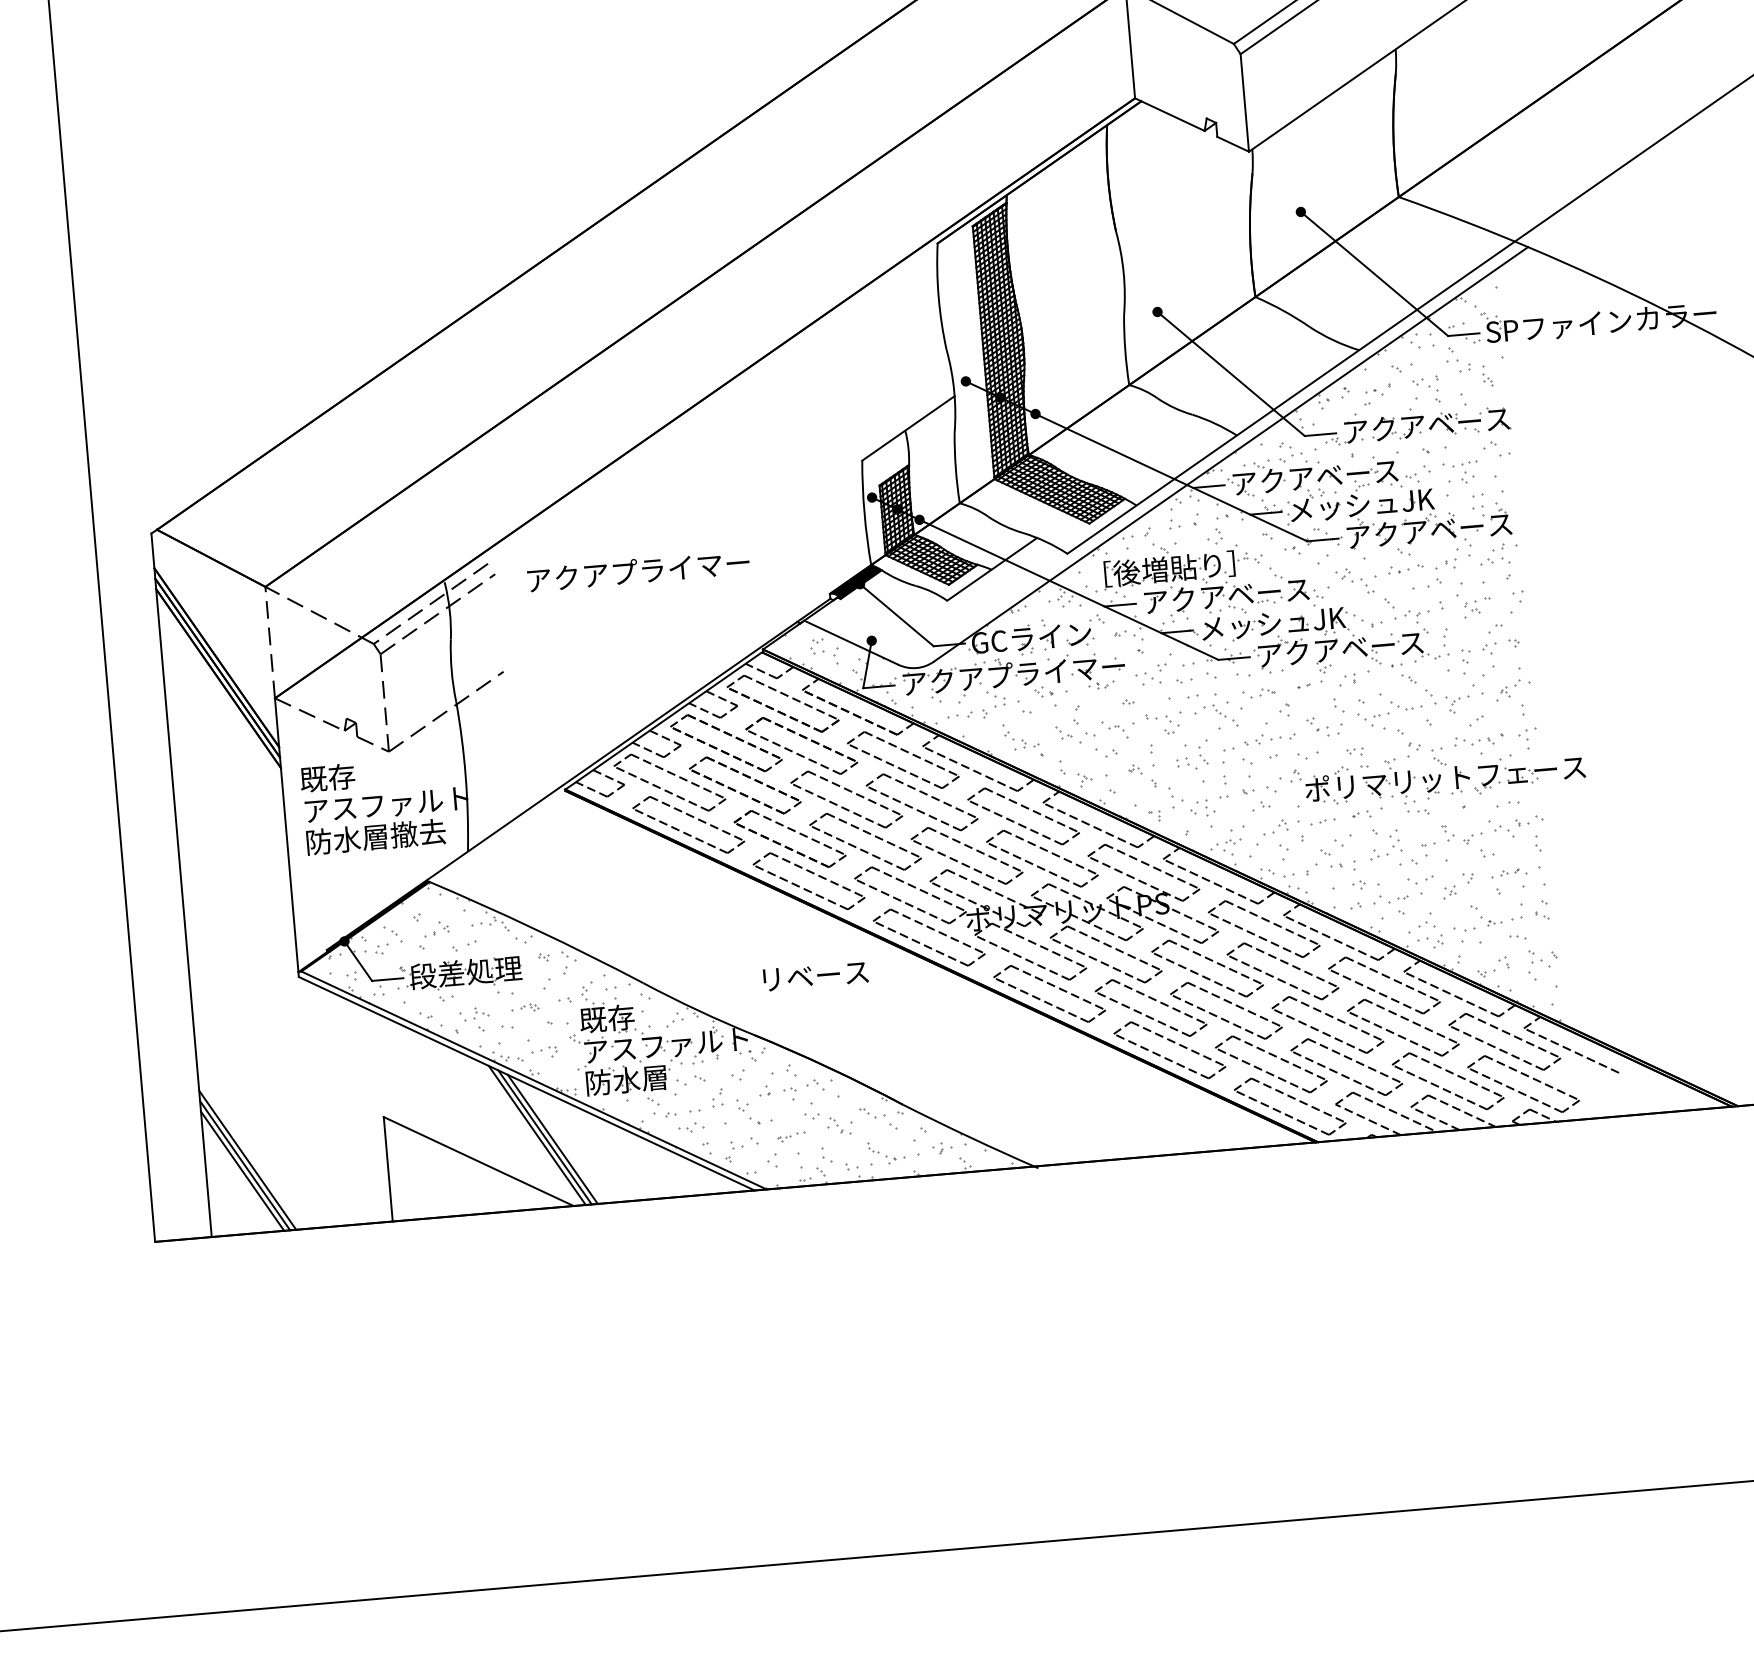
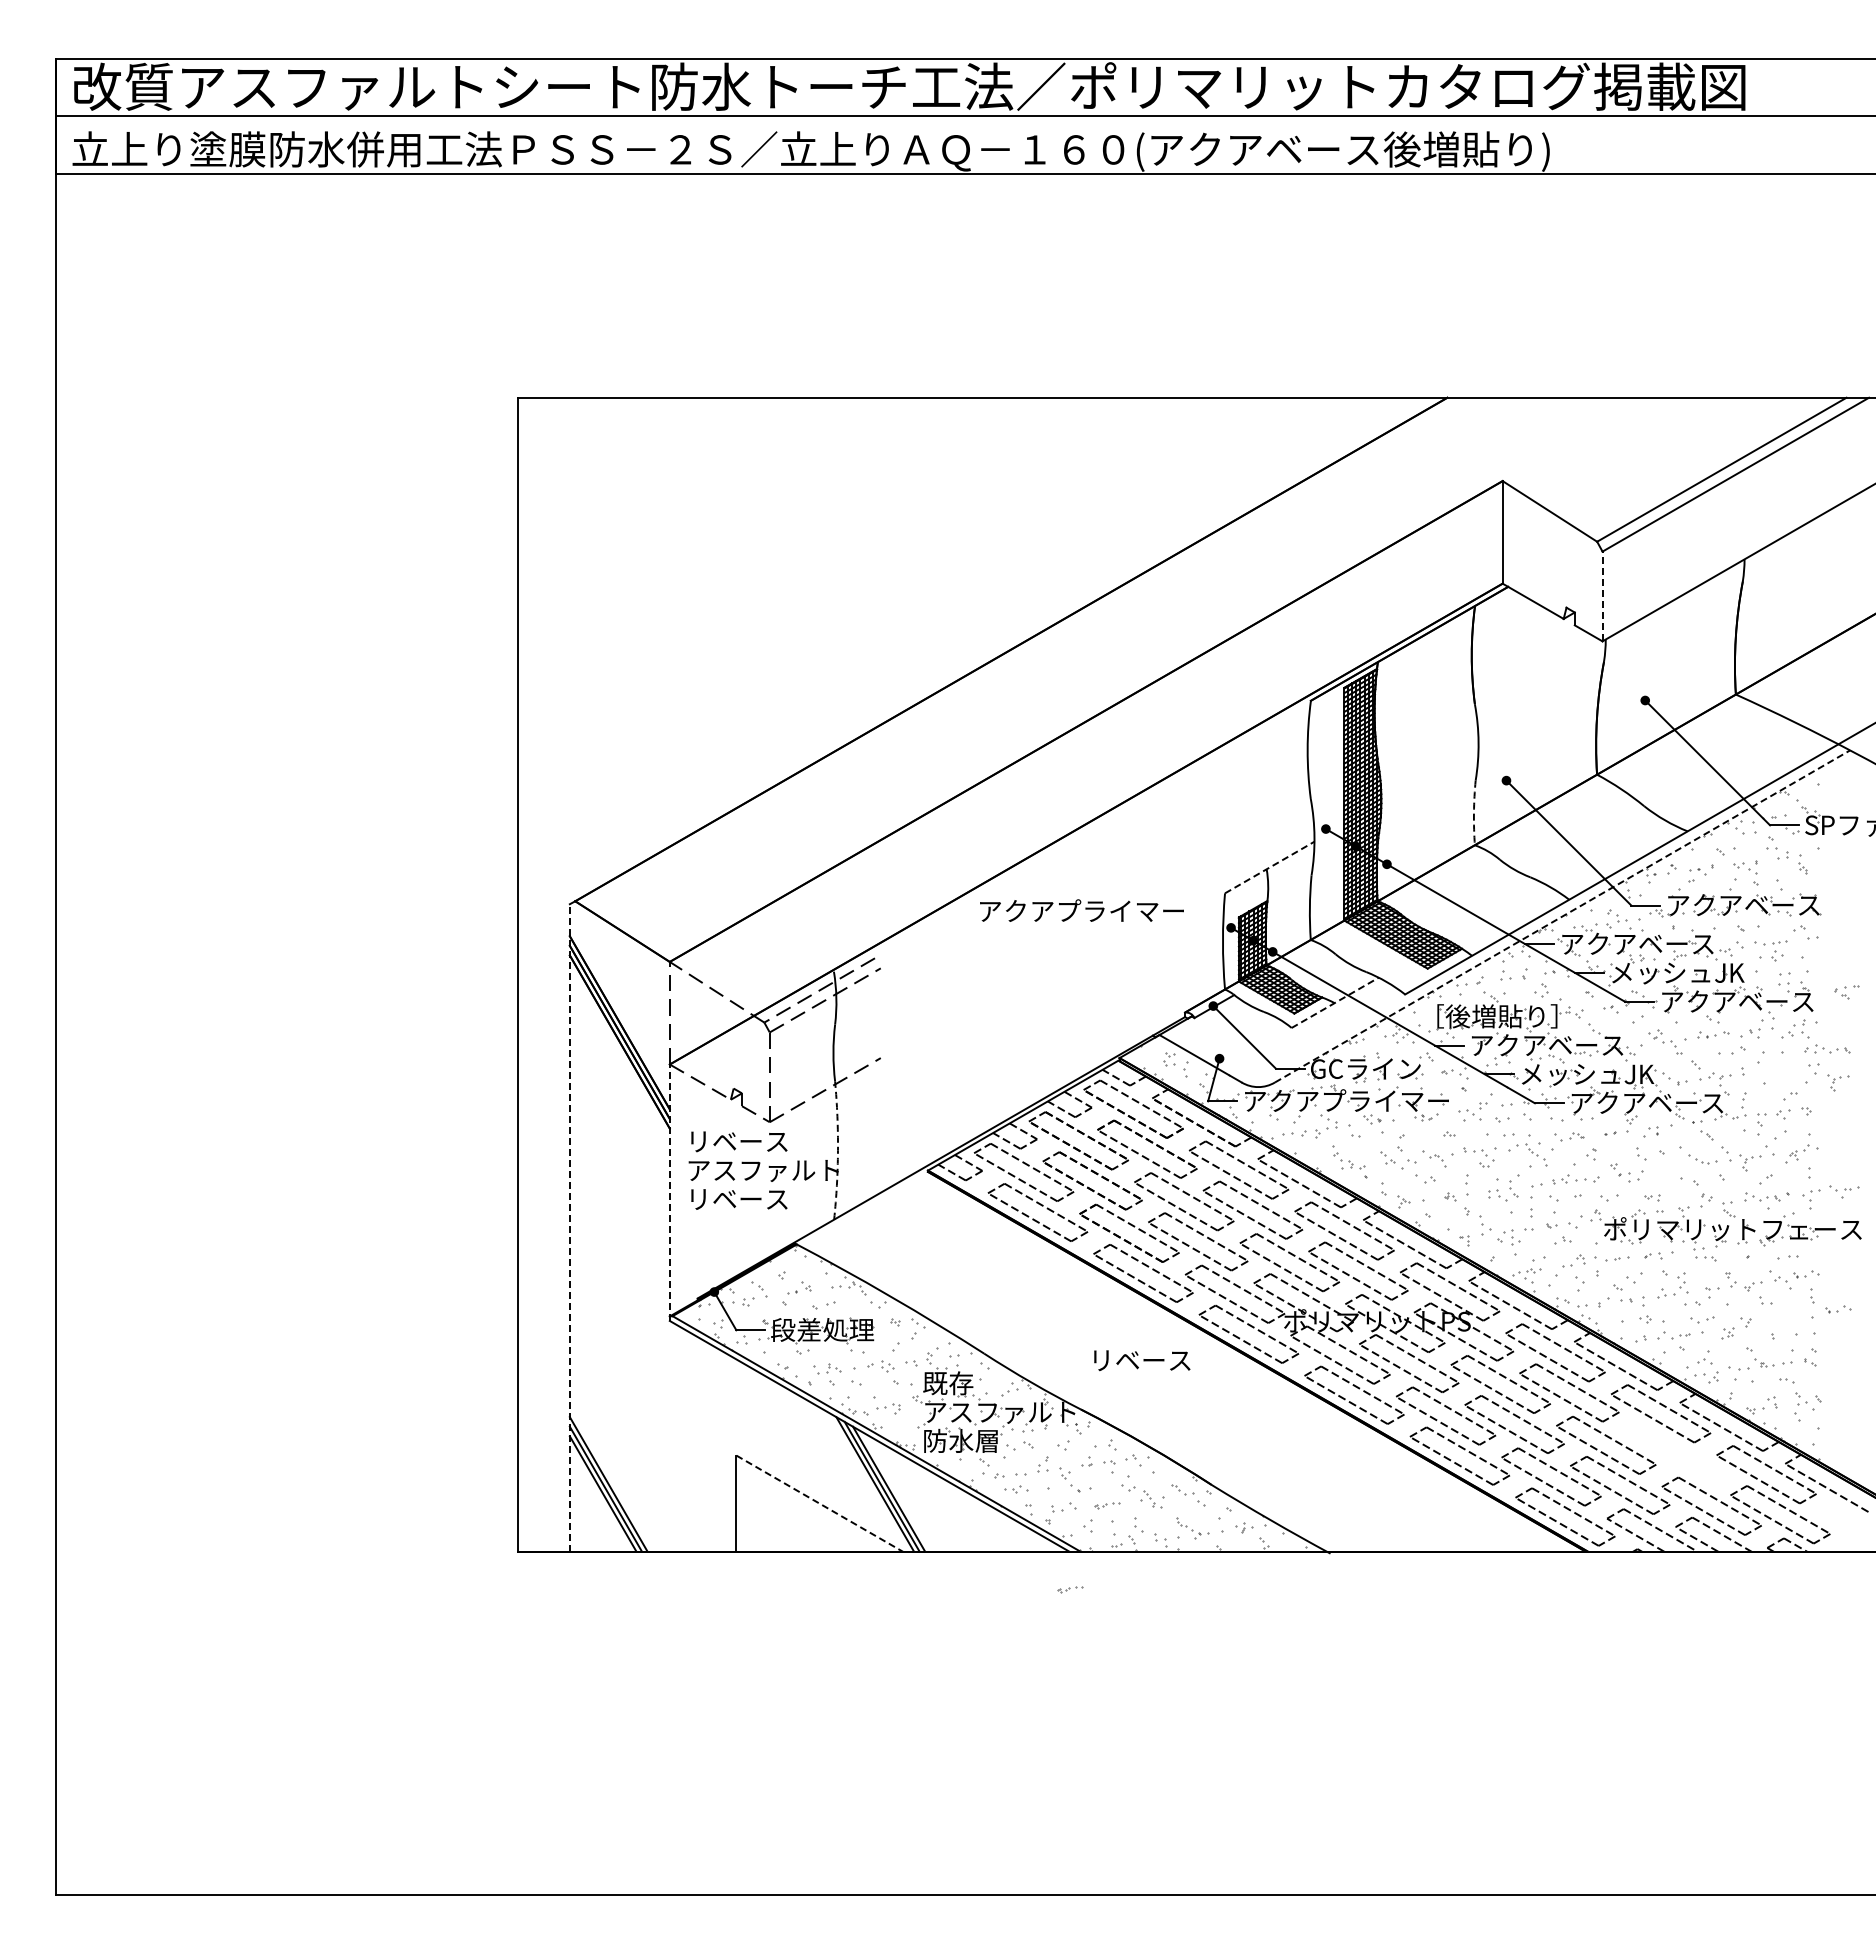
line: (1244, 102) -> (1602, 596), solid -> dashed
arc: (1124, 349) -> (1473, 812), solid -> dashed
line: (908, 428) -> (1269, 867), solid -> dashed
line: (1232, 454) -> (1563, 916), solid -> dashed
line: (992, 568) -> (1335, 1002), solid -> dashed
text: (638, 570) -> (1081, 910), moved
part: (1536, 572) -> (1832, 1048), added
fill: (855, 581) -> (1209, 1003), removed
part: (1477, 606) -> (1846, 992), moved
part: (1546, 609) -> (1838, 1082), added
part: (1374, 719) -> (1844, 1191), moved
text: (354, 775) -> (736, 1141), 既存 -> リベース
arc: (465, 776) -> (837, 1150), solid -> dashed
line: (286, 837) -> (669, 1192), solid -> dashed
text: (376, 837) -> (751, 1199), 防水層撤去 -> リベース
part: (1567, 855) -> (1838, 1309), added
part: (1508, 872) -> (1783, 1320), removed
line: (181, 884) -> (569, 1227), solid -> dashed
part: (525, 1007) -> (874, 1366), size x1.6
part: (1406, 1020) -> (1678, 1447), removed
line: (479, 1161) -> (820, 1503), solid -> dashed
part: (759, 1231) -> (1070, 1589), added

